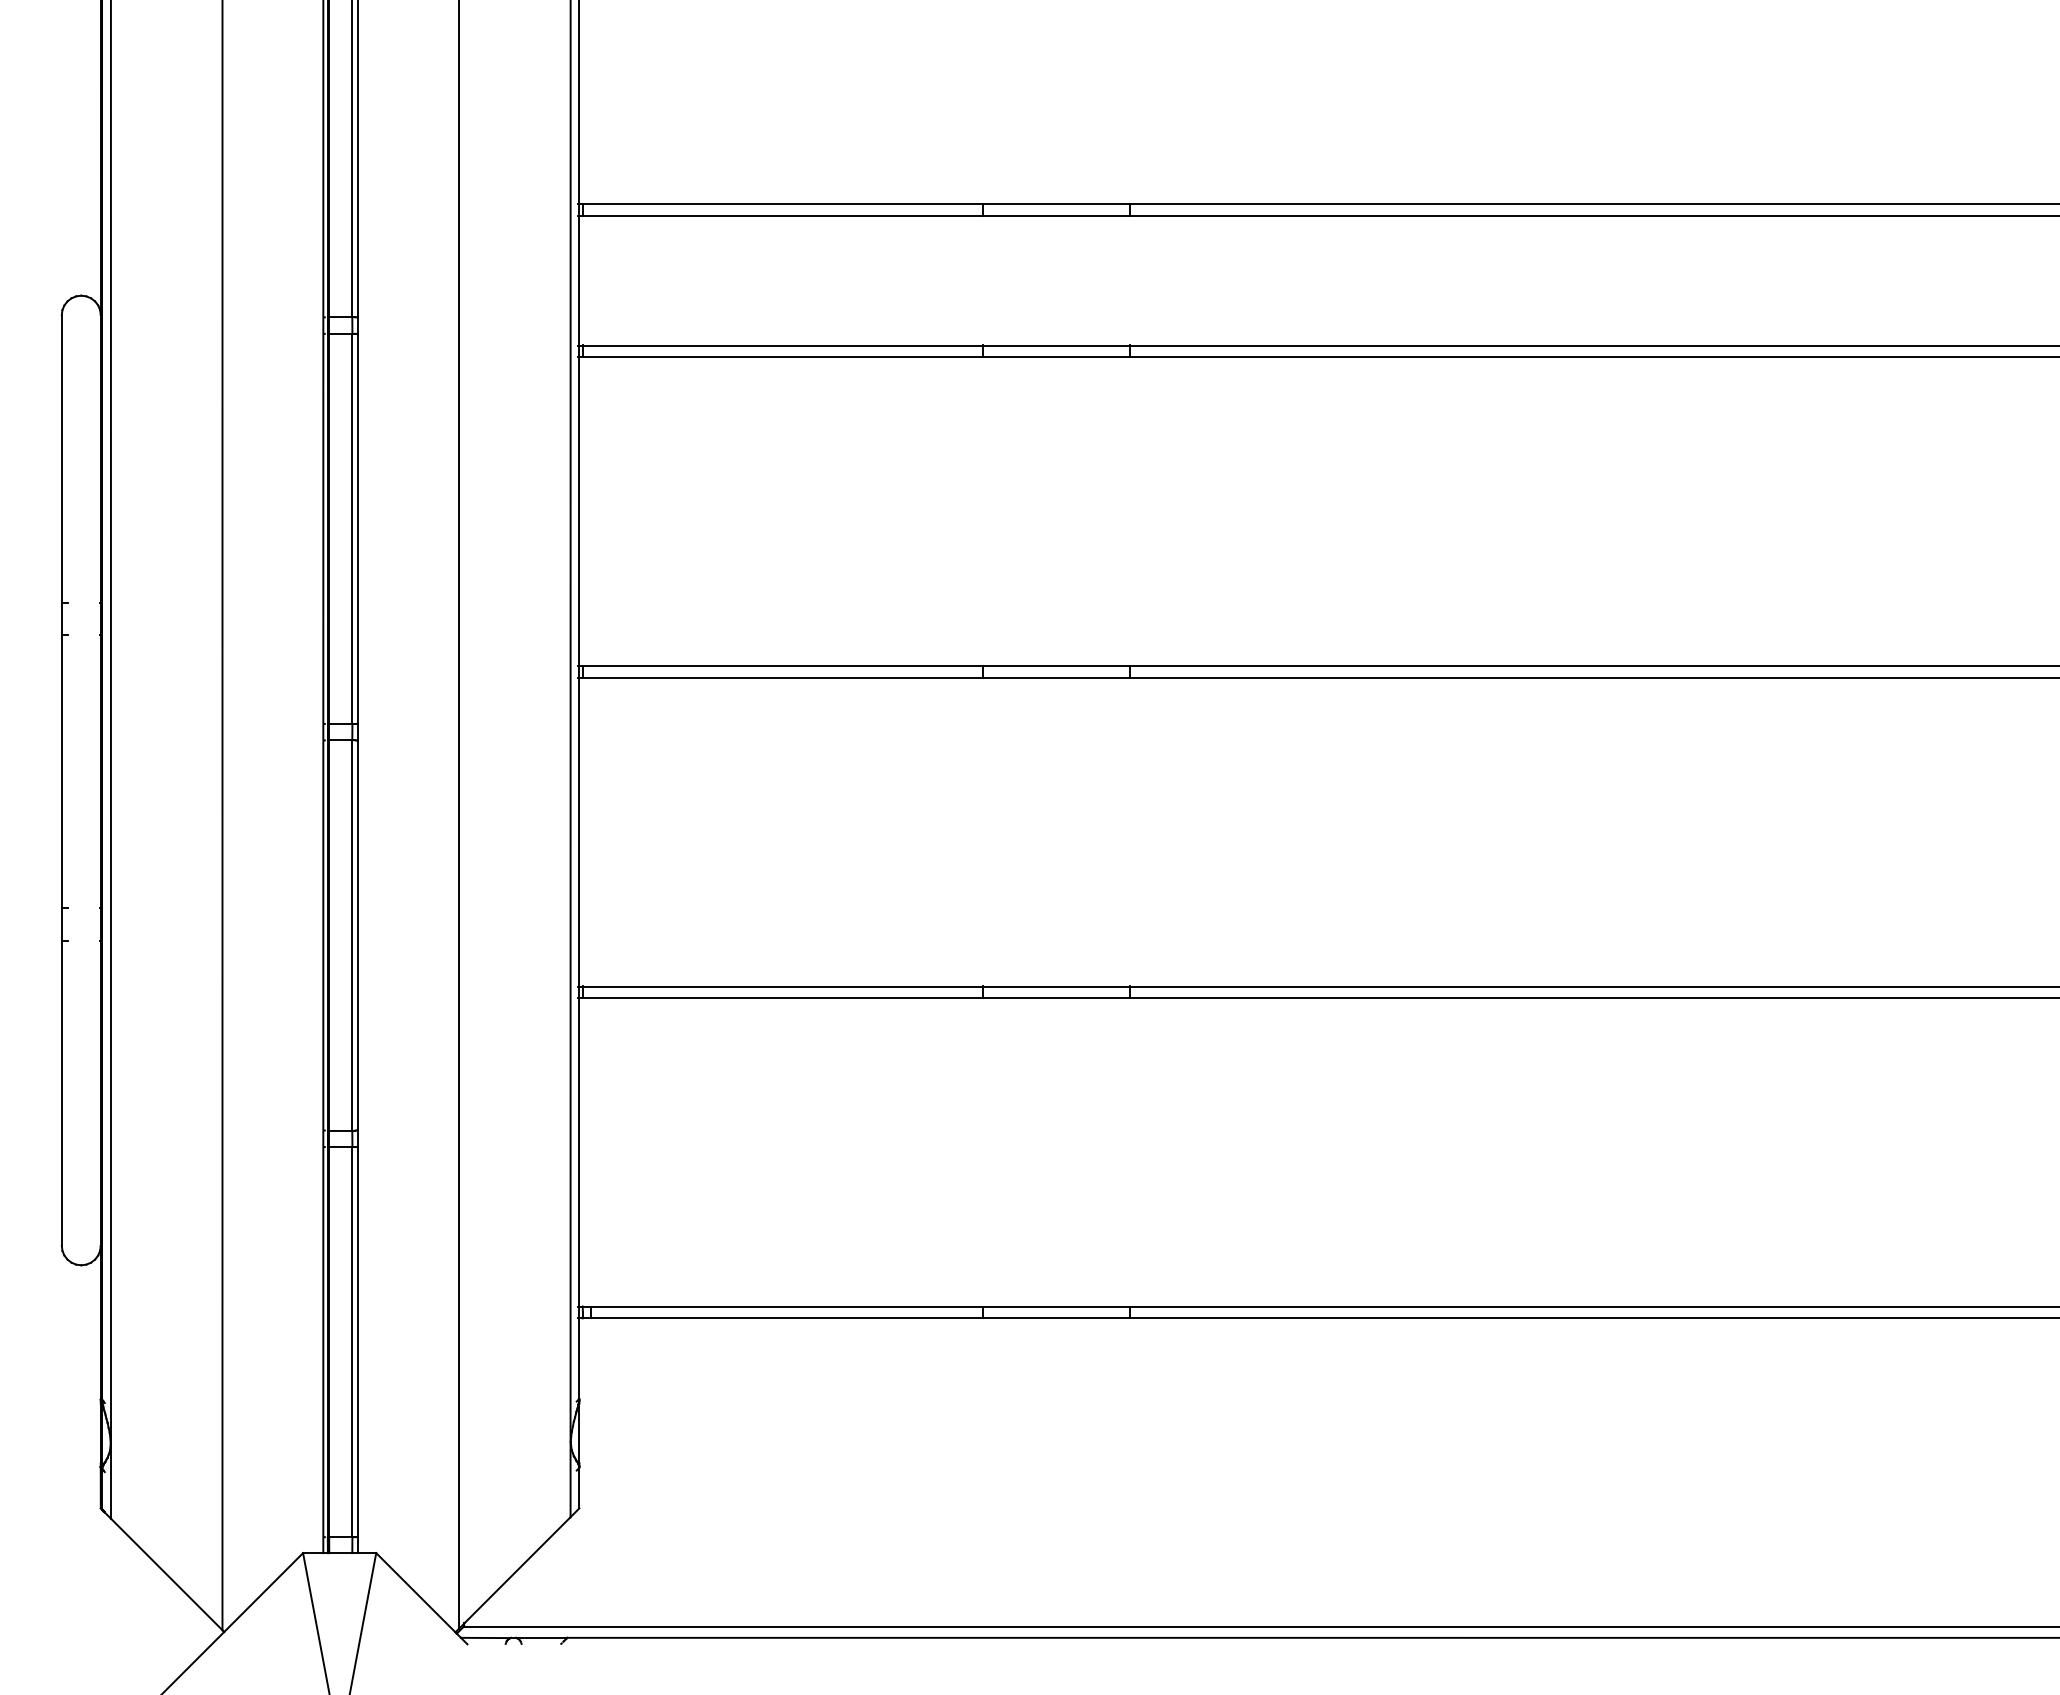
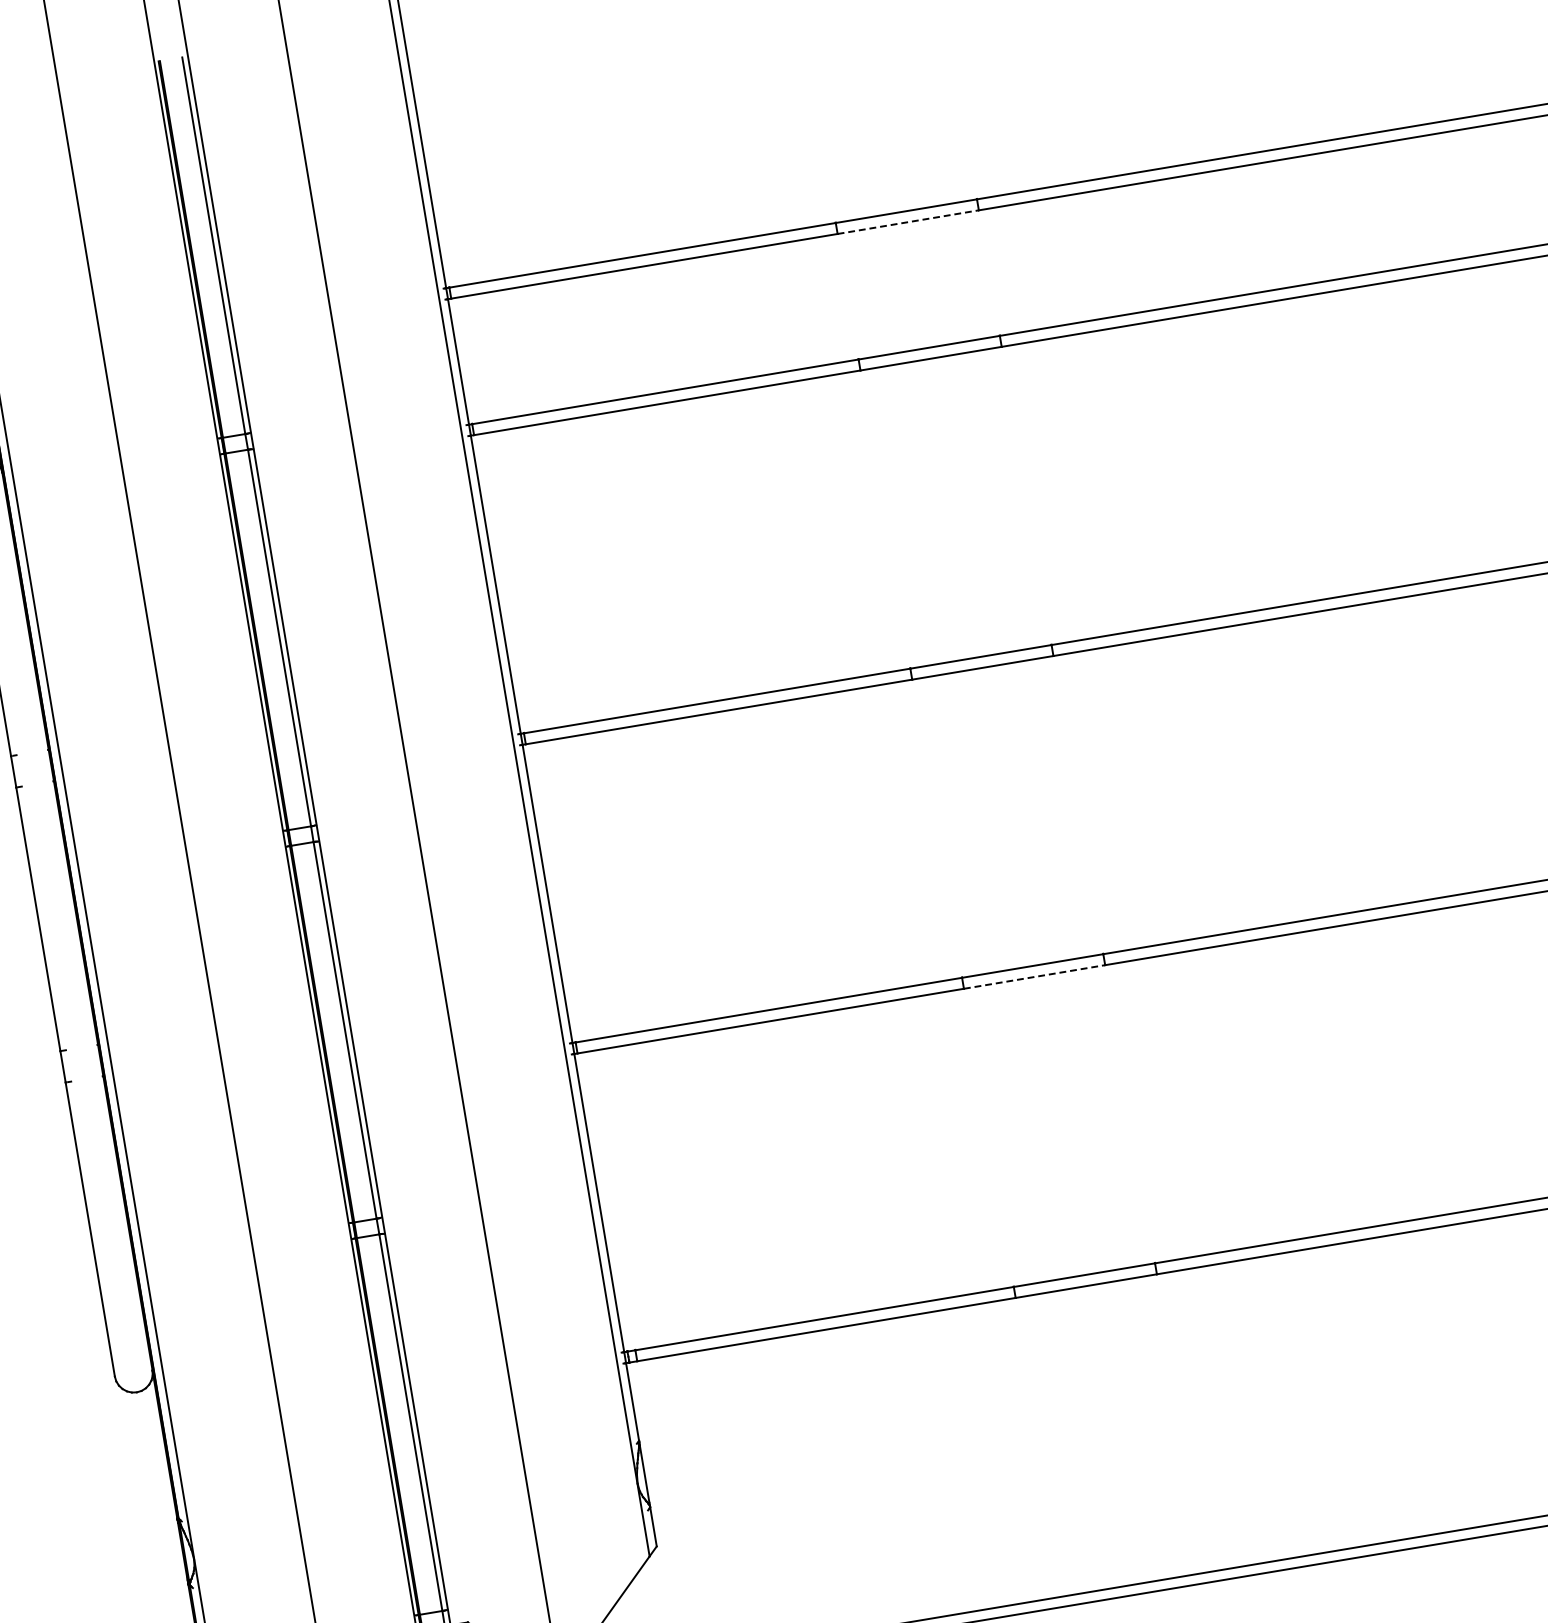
line: (1056, 215) -> (908, 221), solid -> dashed
line: (1056, 997) -> (1034, 976), solid -> dashed

